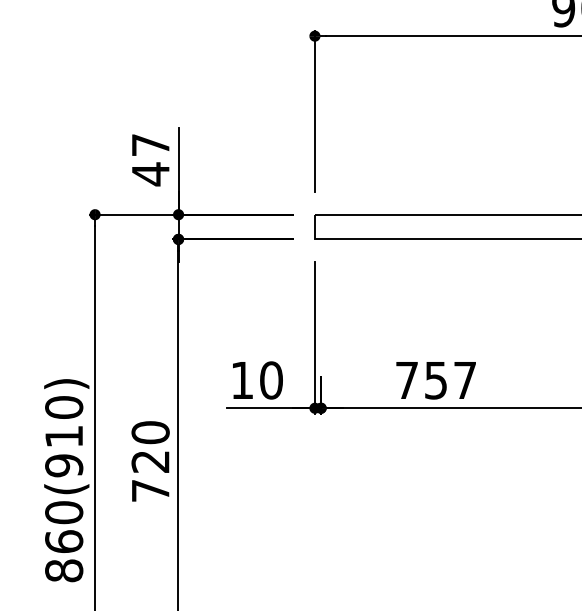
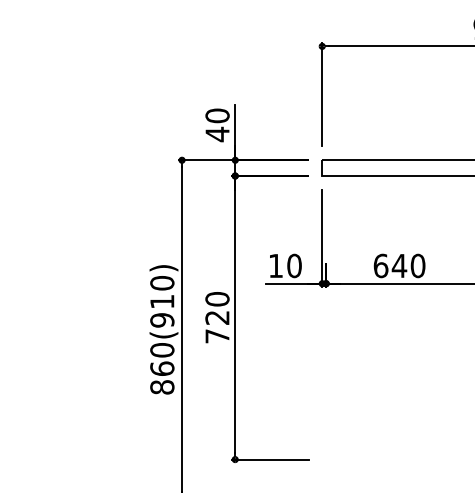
text: (150, 144) -> (217, 115), 47 -> 40
text: (436, 379) -> (399, 265), 757 -> 640

